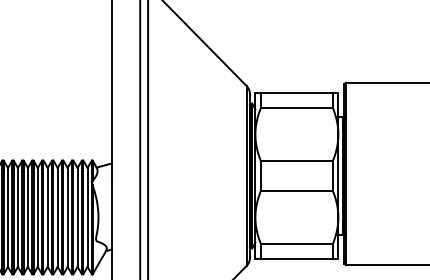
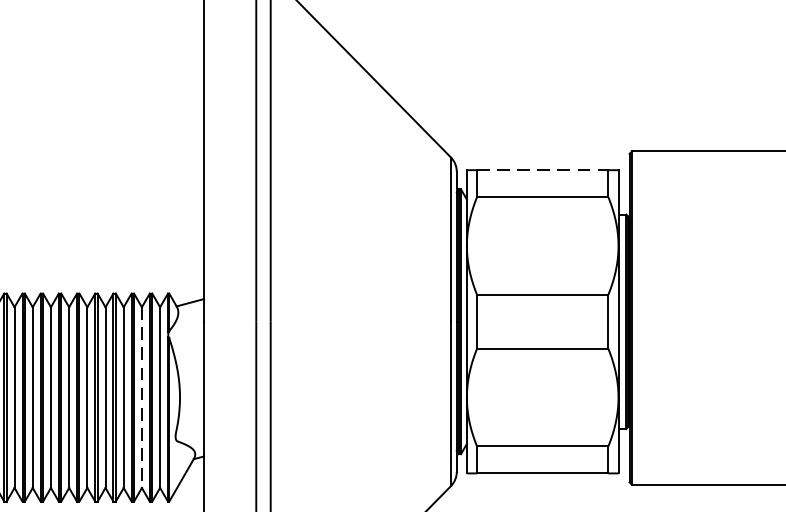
line: (296, 93) -> (541, 170), solid -> dashed
line: (77, 217) -> (141, 397), solid -> dashed

